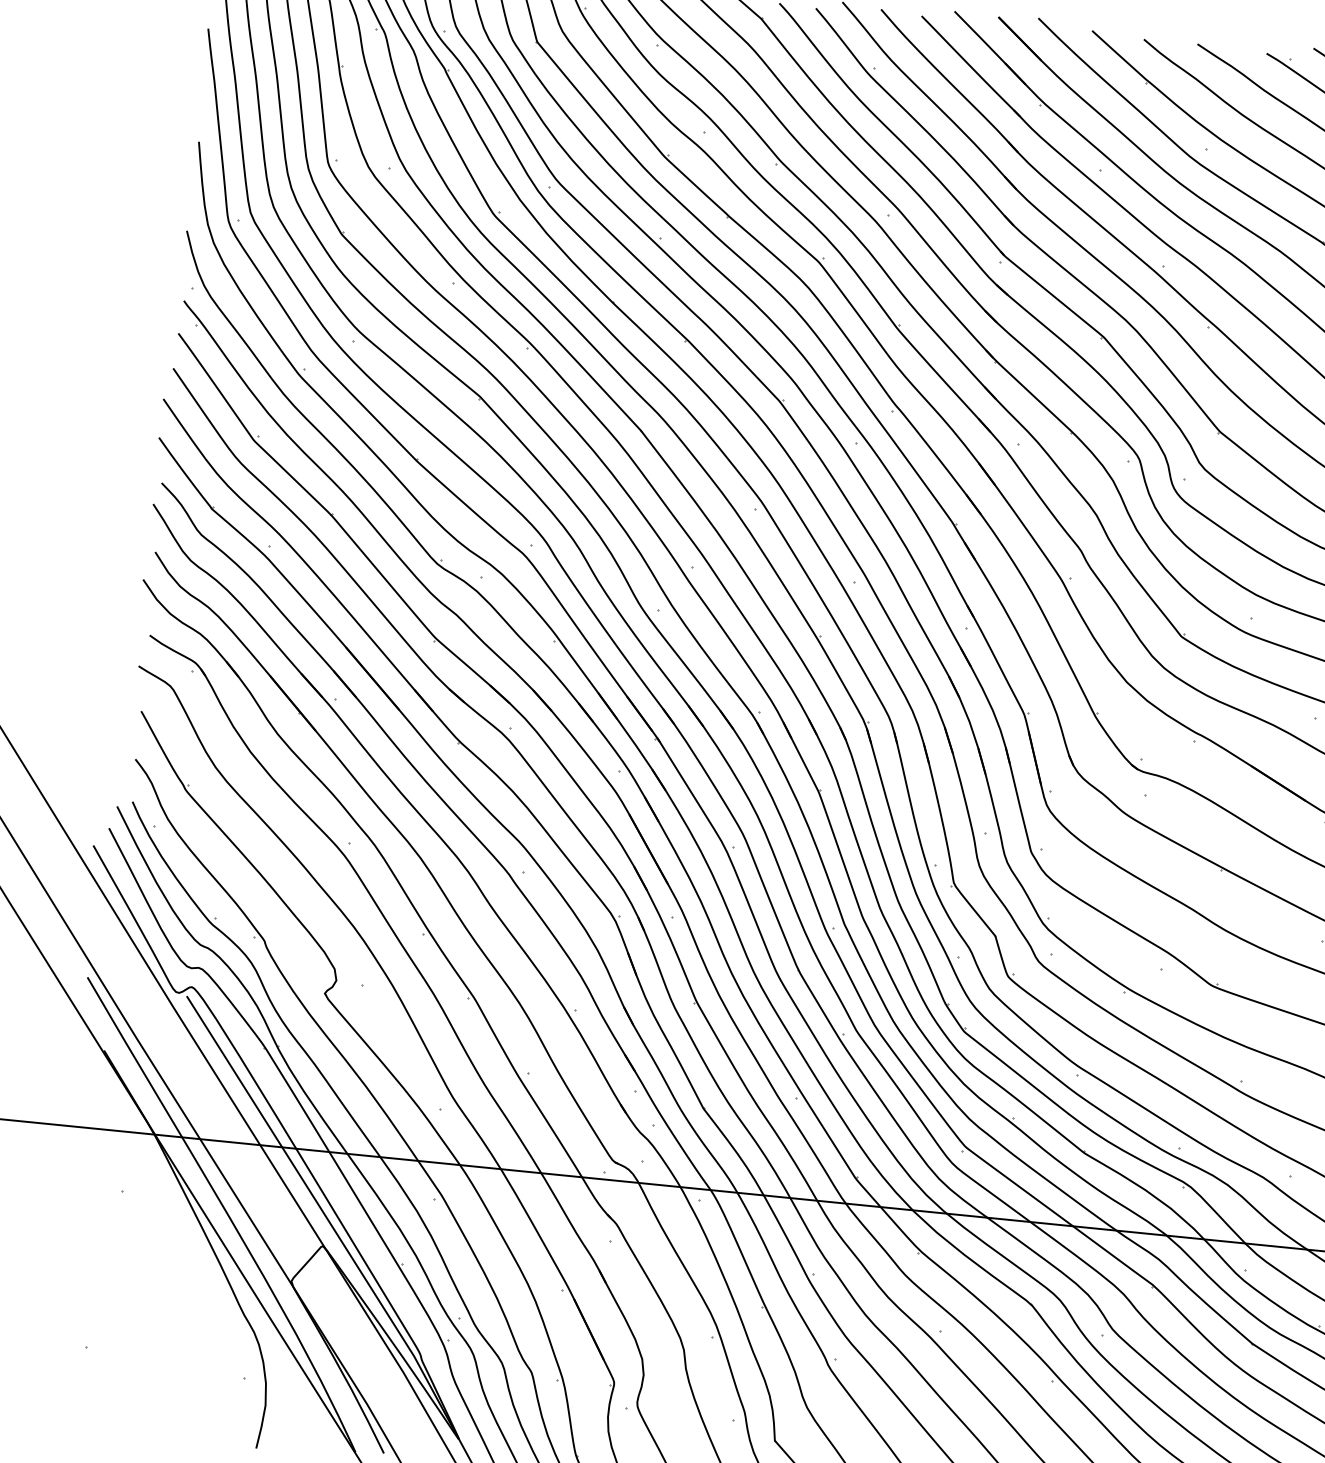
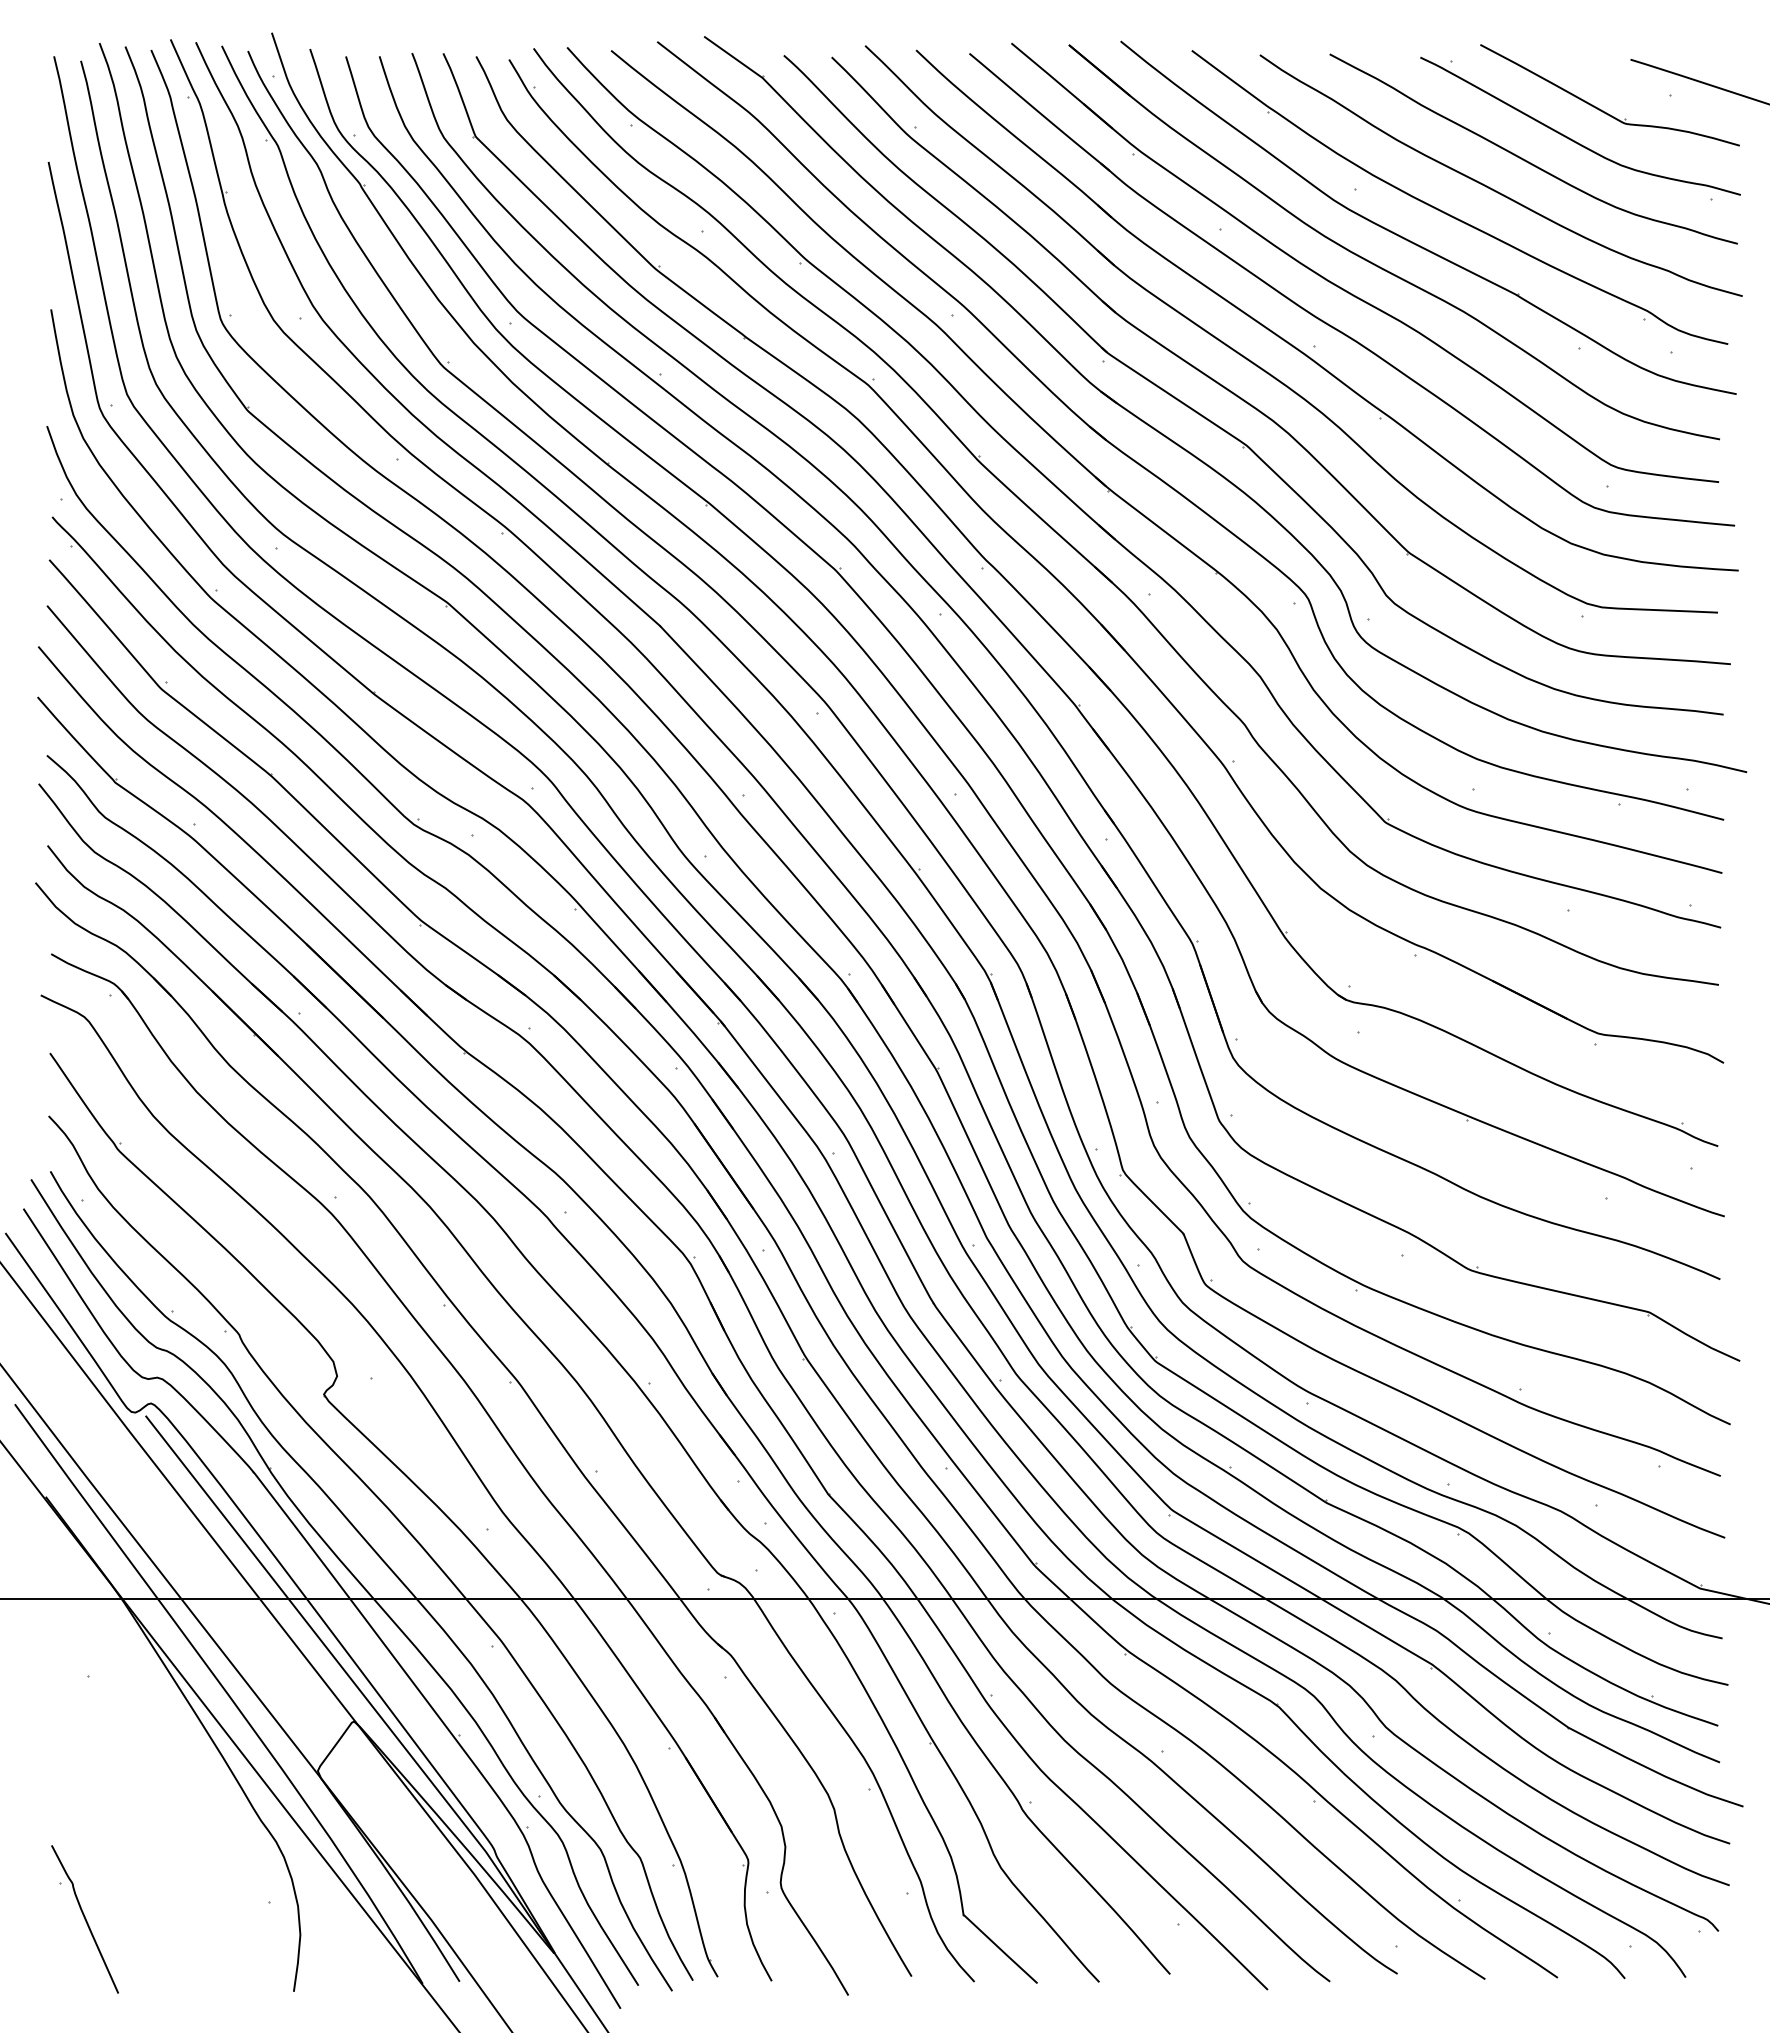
curve: (101, 1377) -> (84, 1919), added

